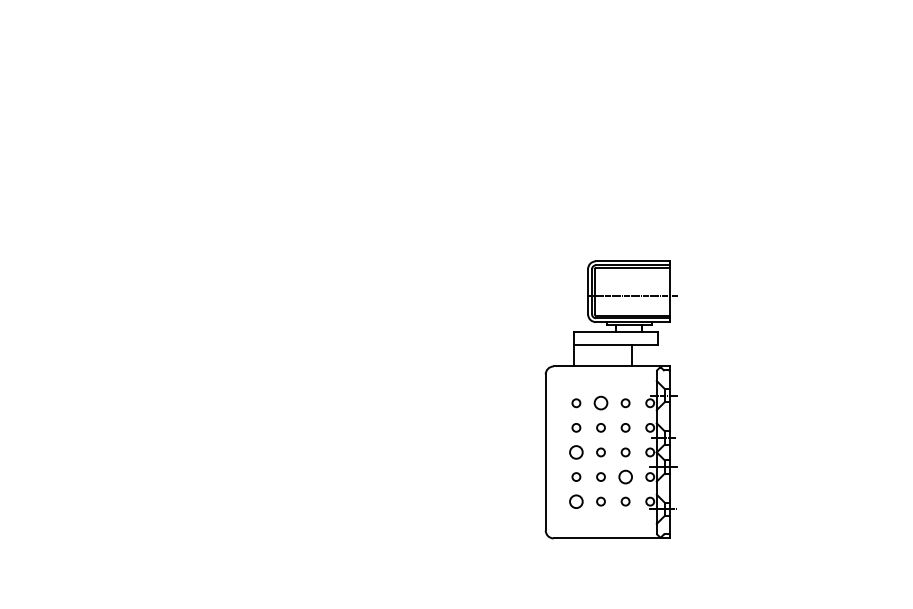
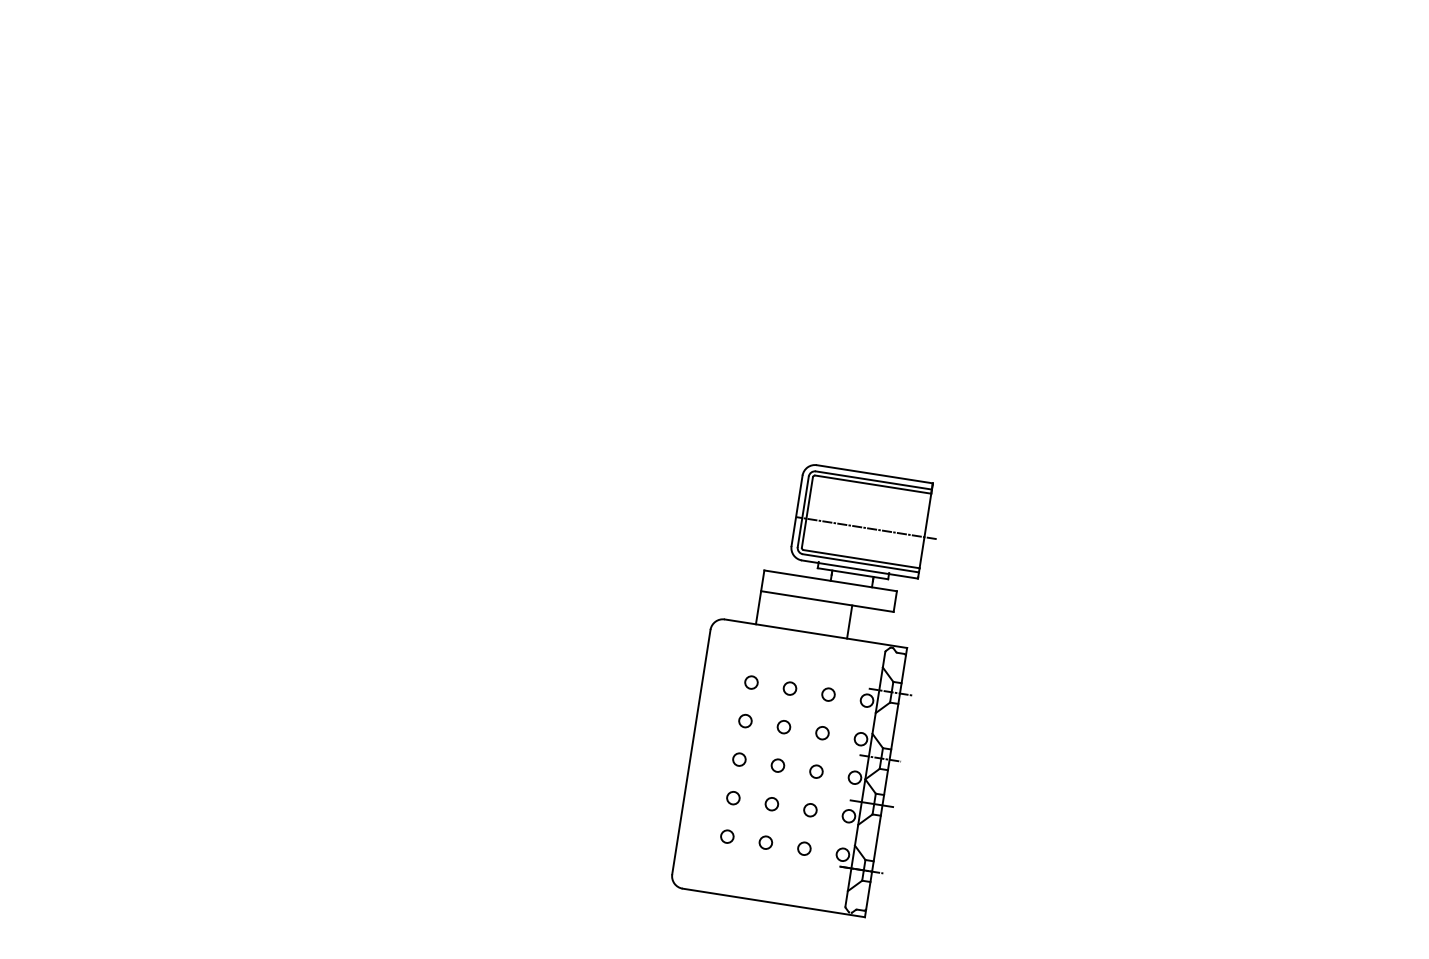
circle: (600, 403) -> (789, 688), size x0.62
circle: (576, 452) -> (739, 759), size x0.62
circle: (625, 476) -> (810, 809), size x0.62
circle: (576, 501) -> (727, 836), size x0.62

